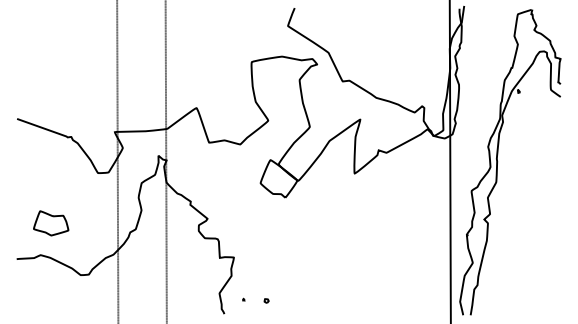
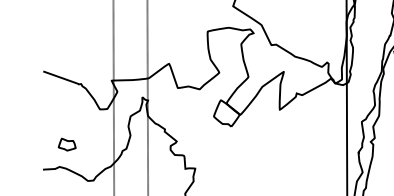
part: (51, 223) -> (67, 144), size x0.7

